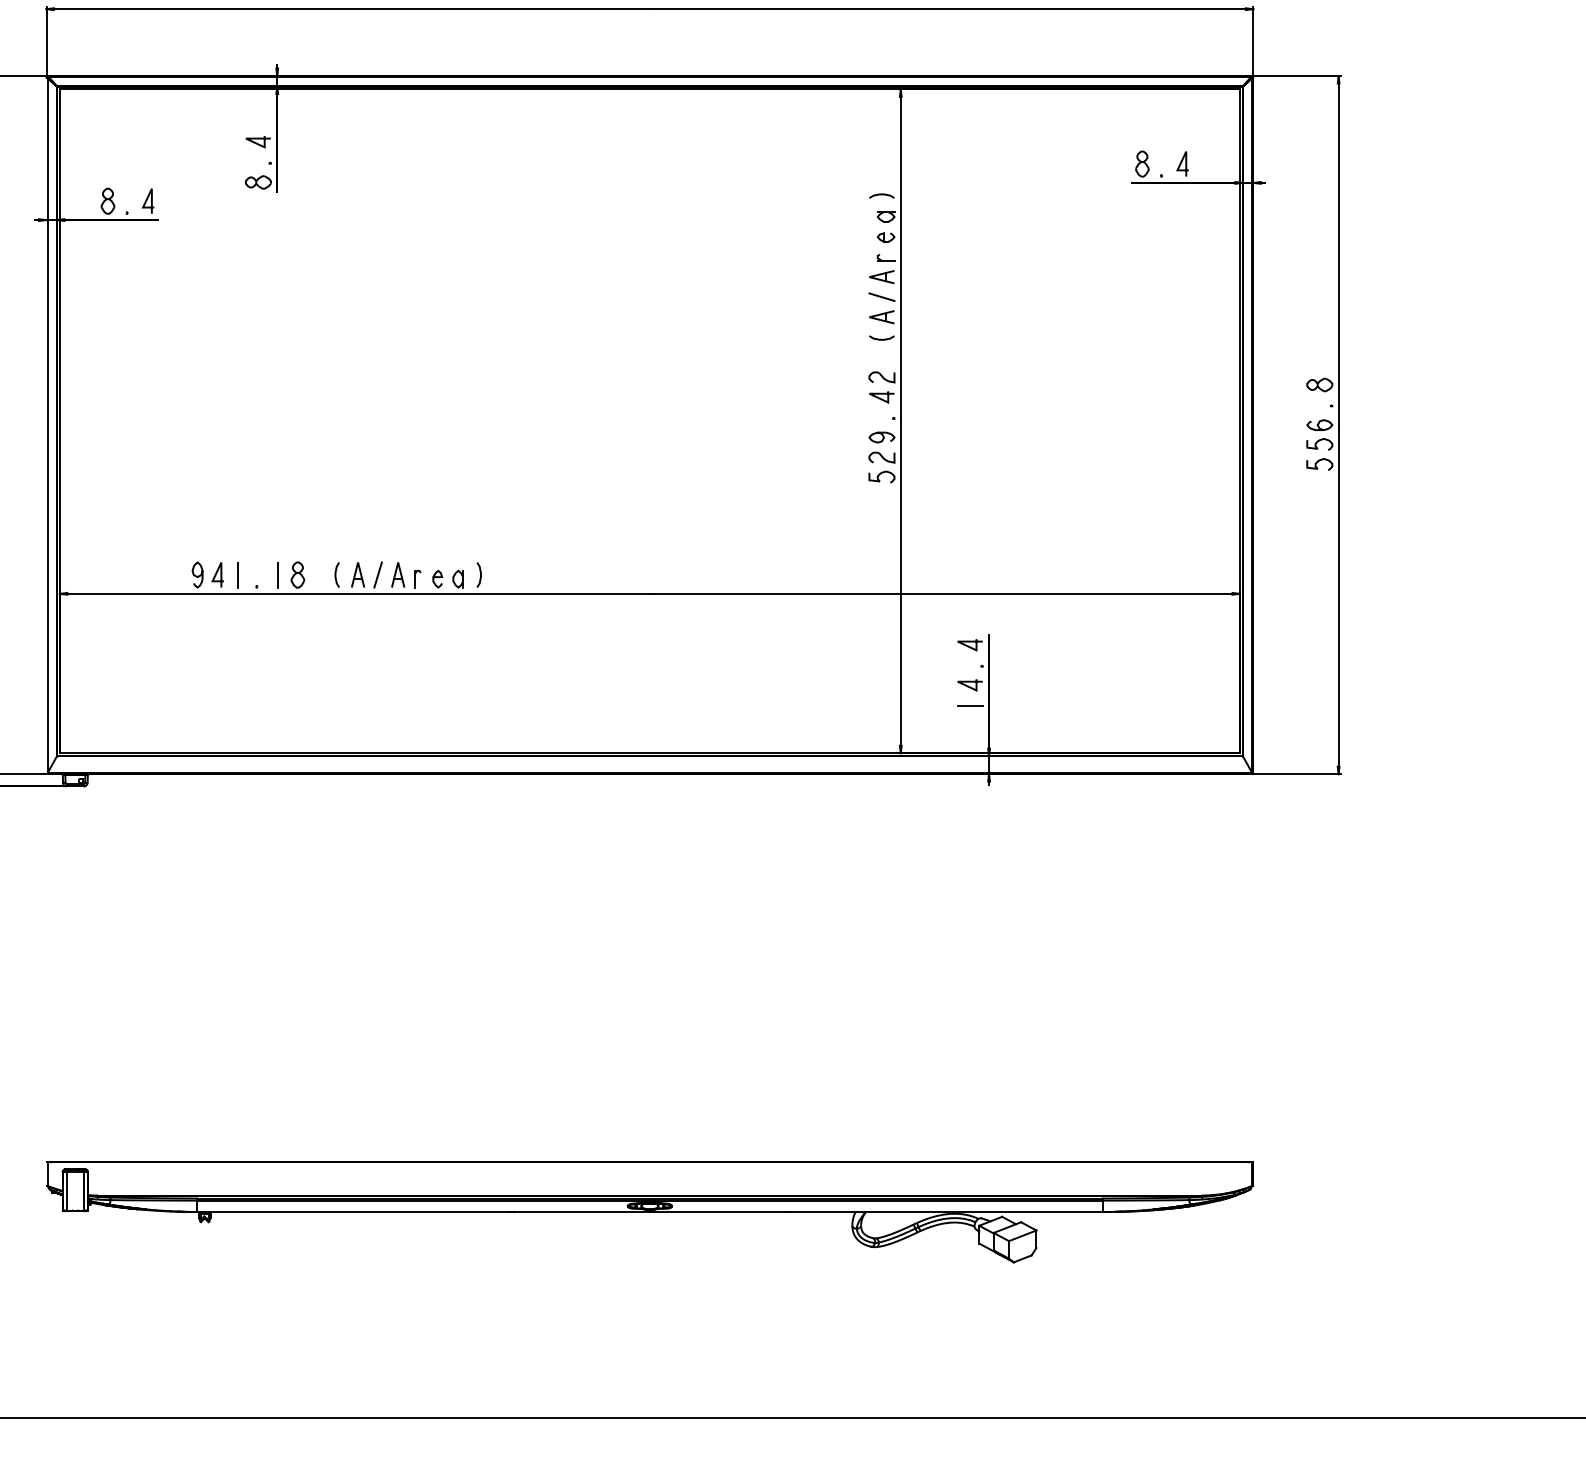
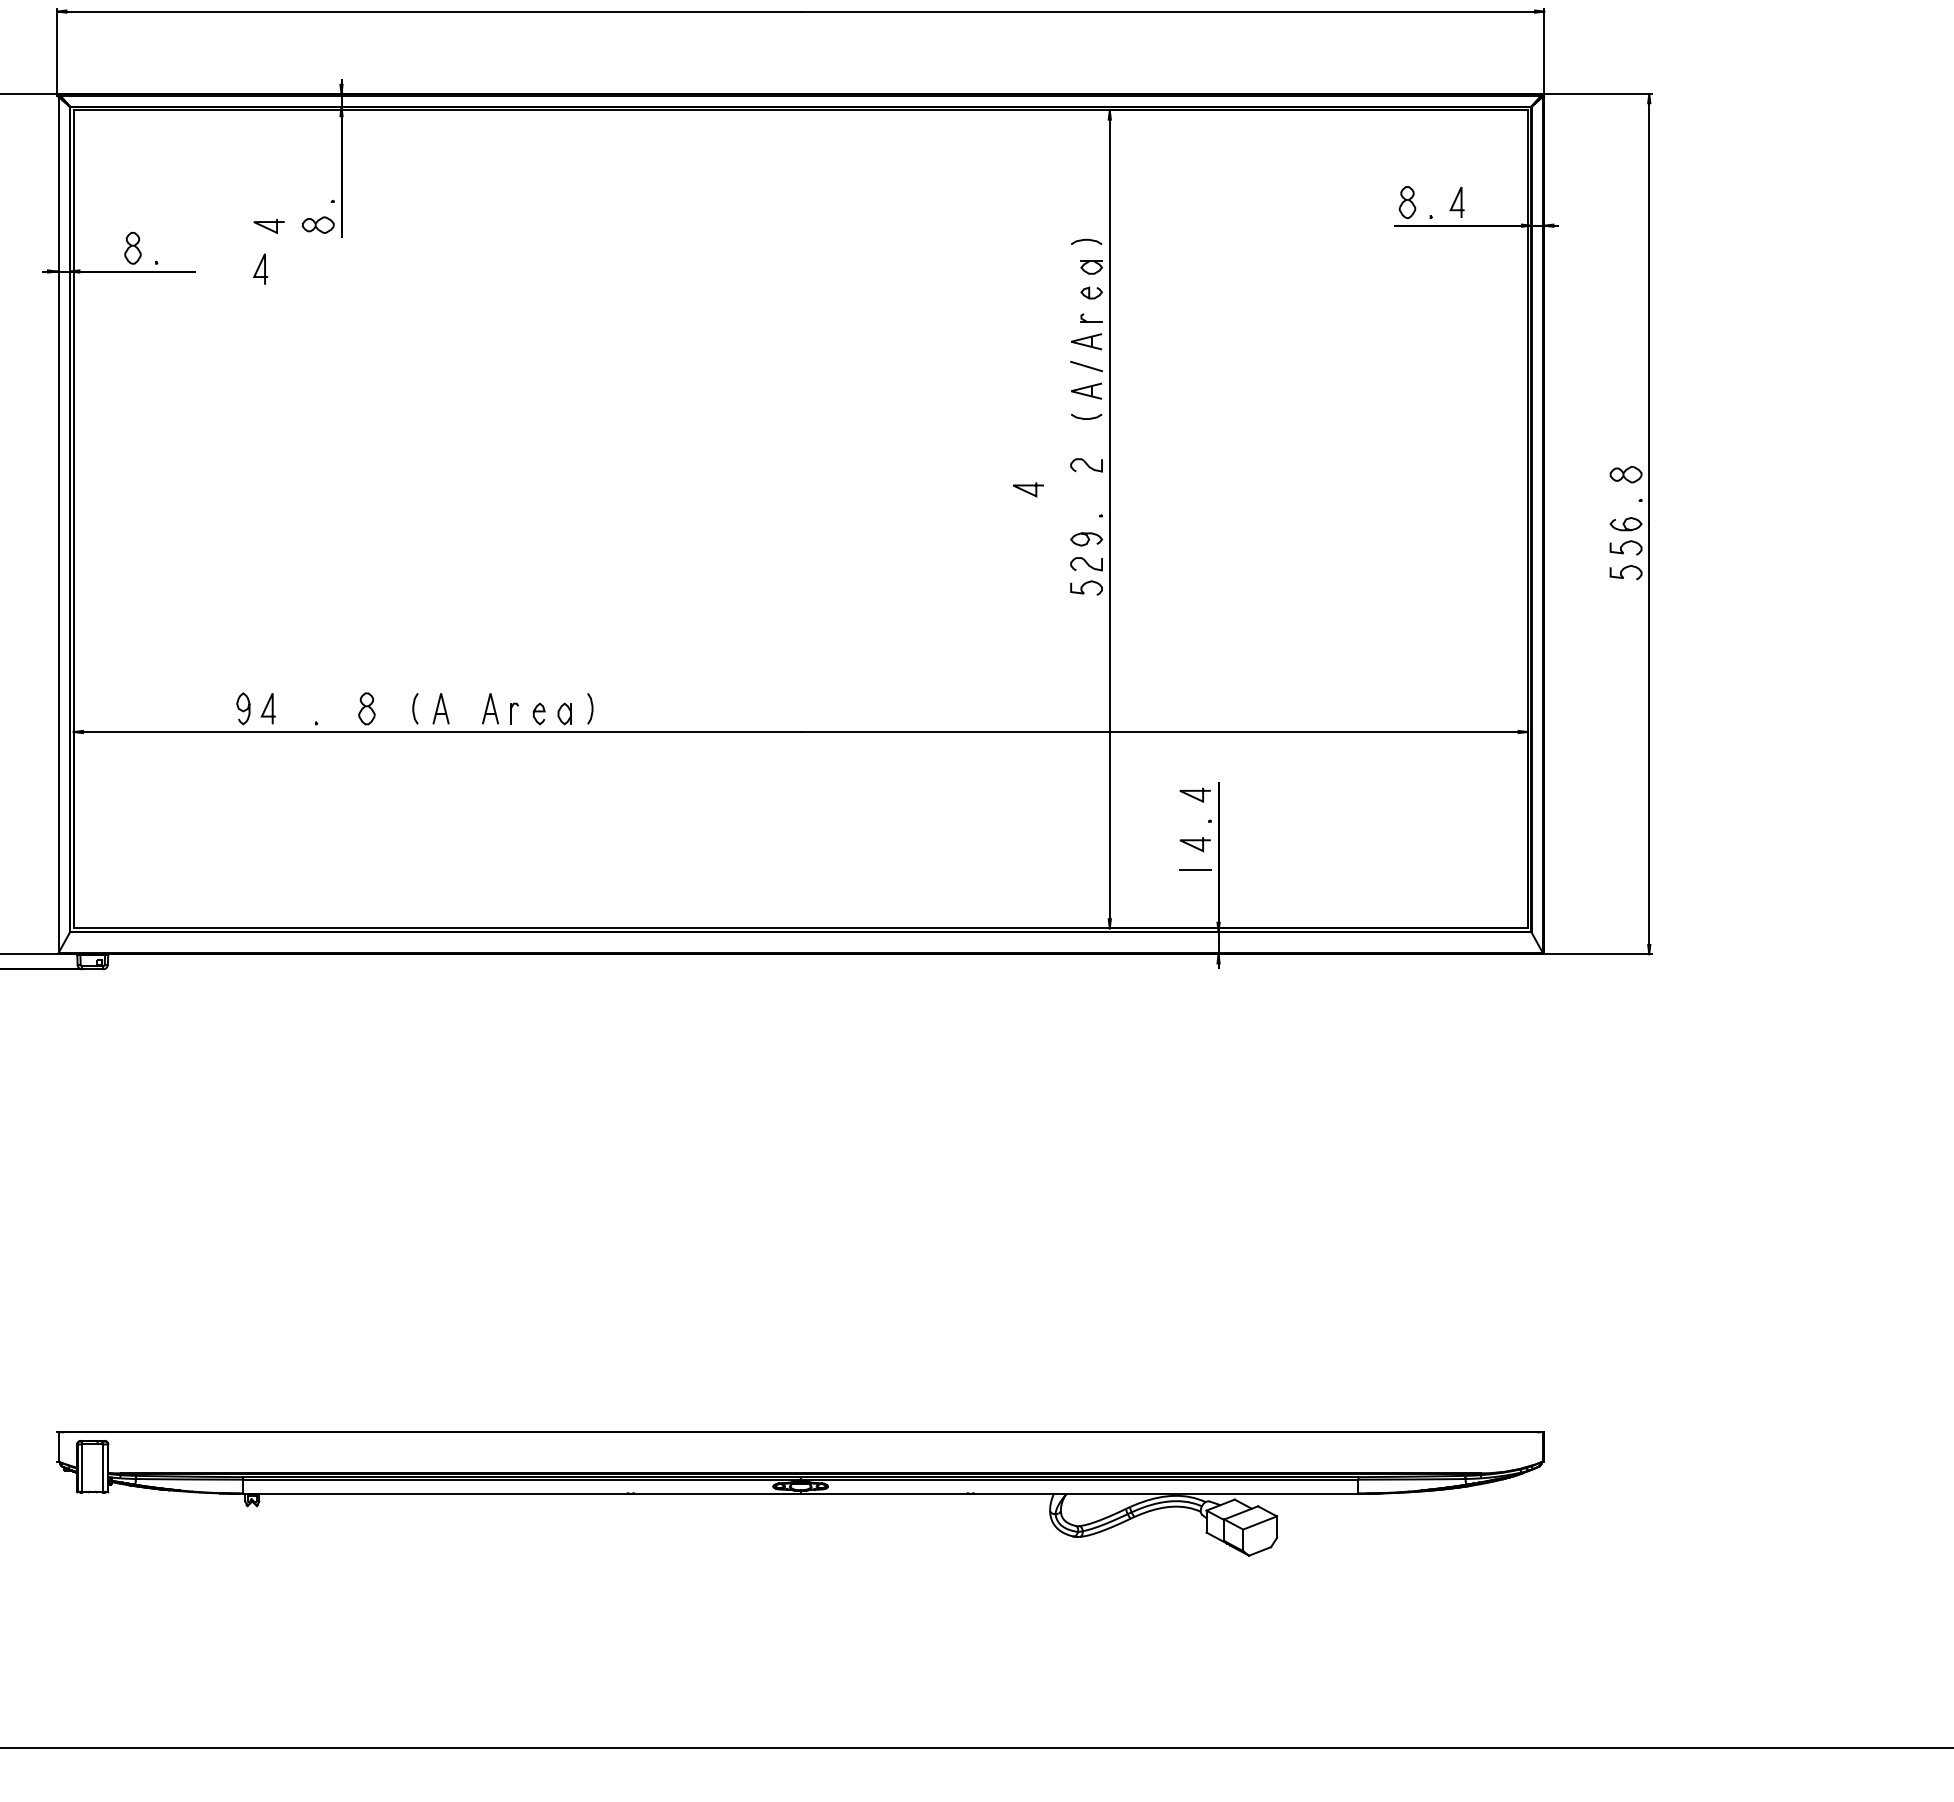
line: (257, 142) -> (268, 227), moved
line: (147, 200) -> (259, 268), moved
line: (881, 398) -> (1028, 491), moved
line: (237, 574) -> (292, 708), removed
line: (278, 574) -> (342, 708), removed
line: (377, 574) -> (465, 708), removed

